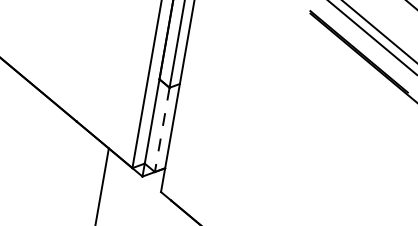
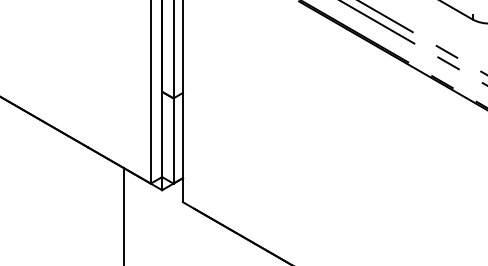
line: (162, 130) -> (173, 141), dashed -> solid

